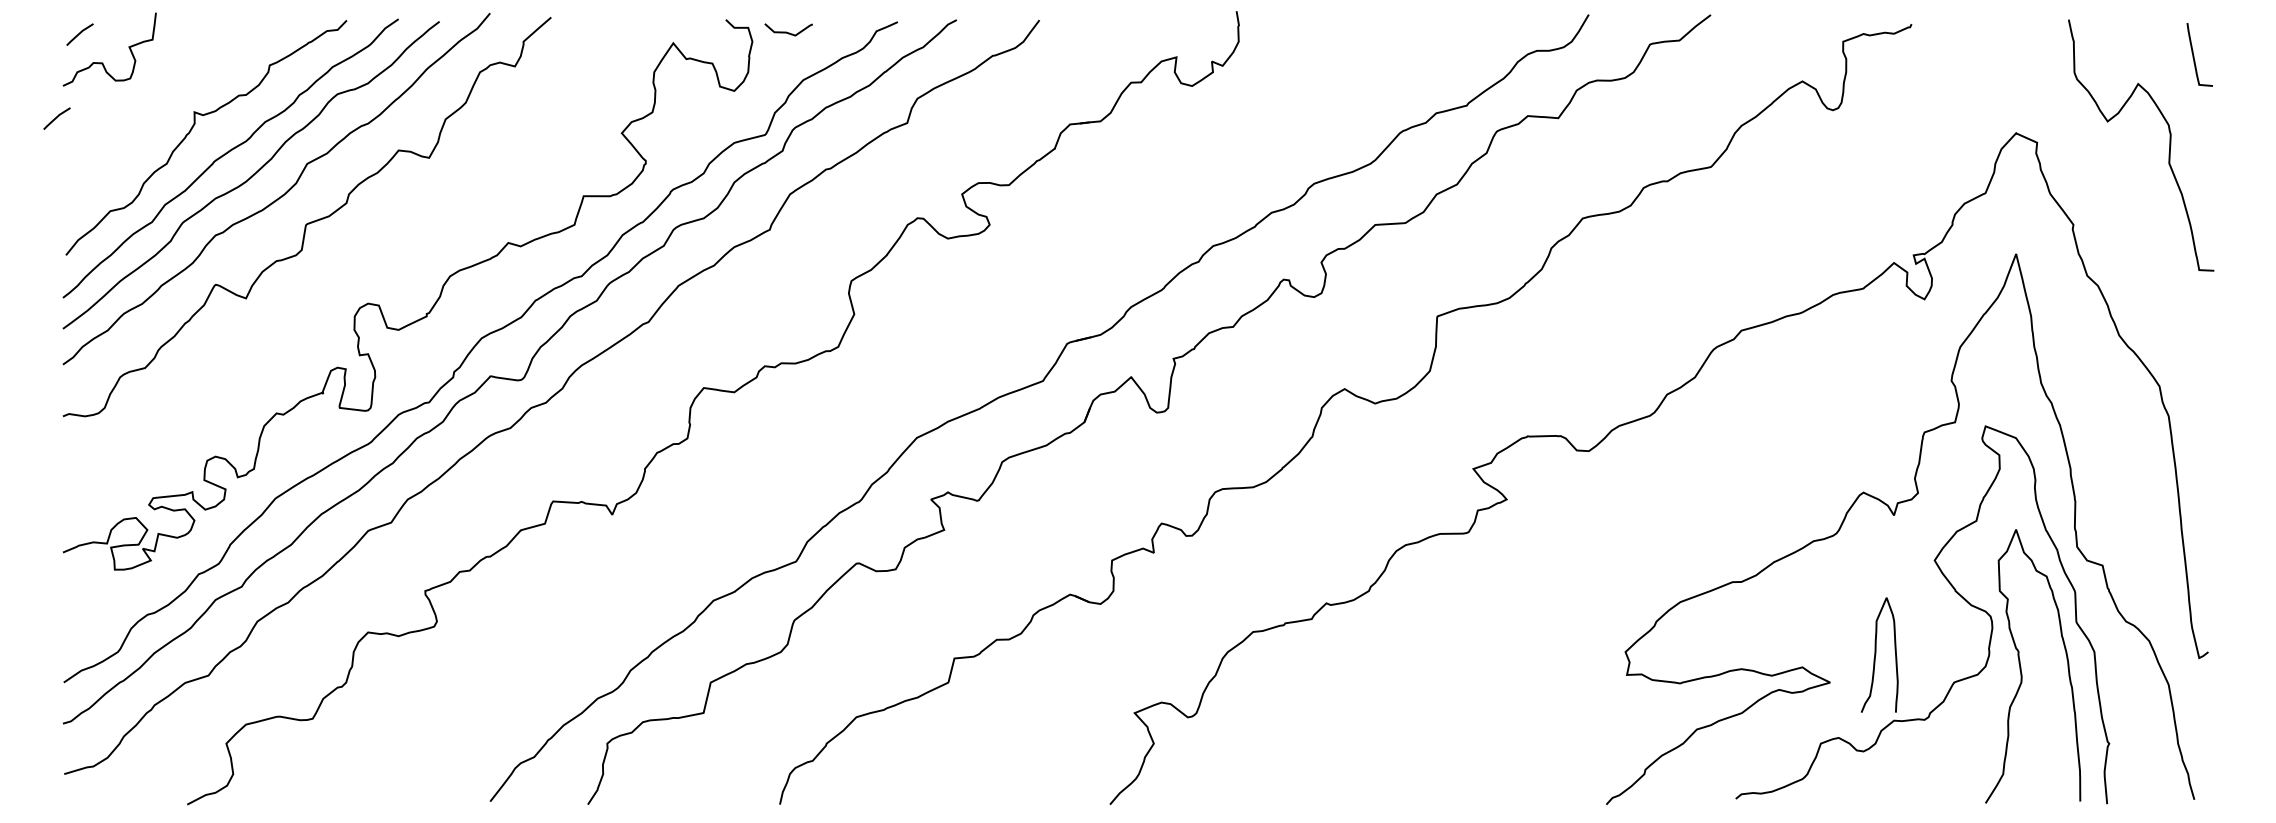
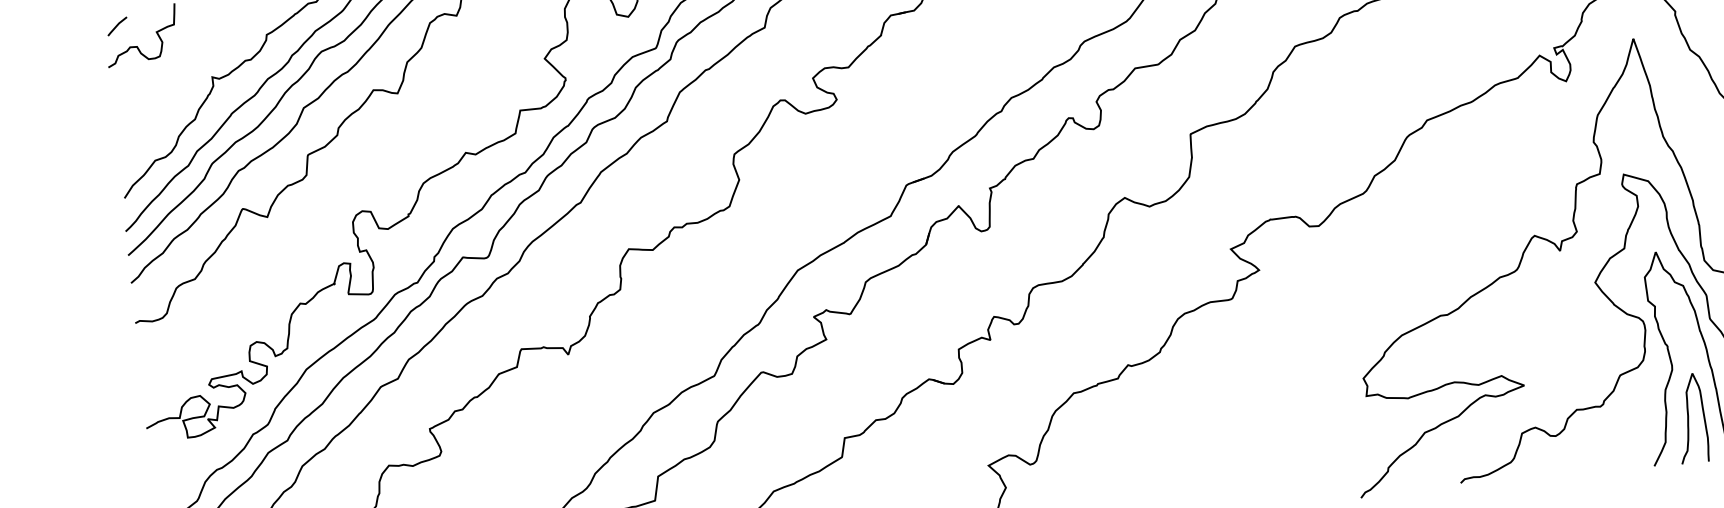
line: (56, 118) -> (106, 93), removed
curve: (1876, 654) -> (1689, 418), moved

